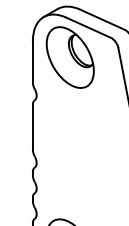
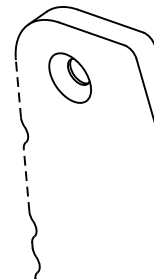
part: (69, 57) -> (69, 78), size x0.6
line: (32, 61) -> (17, 88), solid -> dashed
line: (32, 127) -> (26, 180), solid -> dashed

